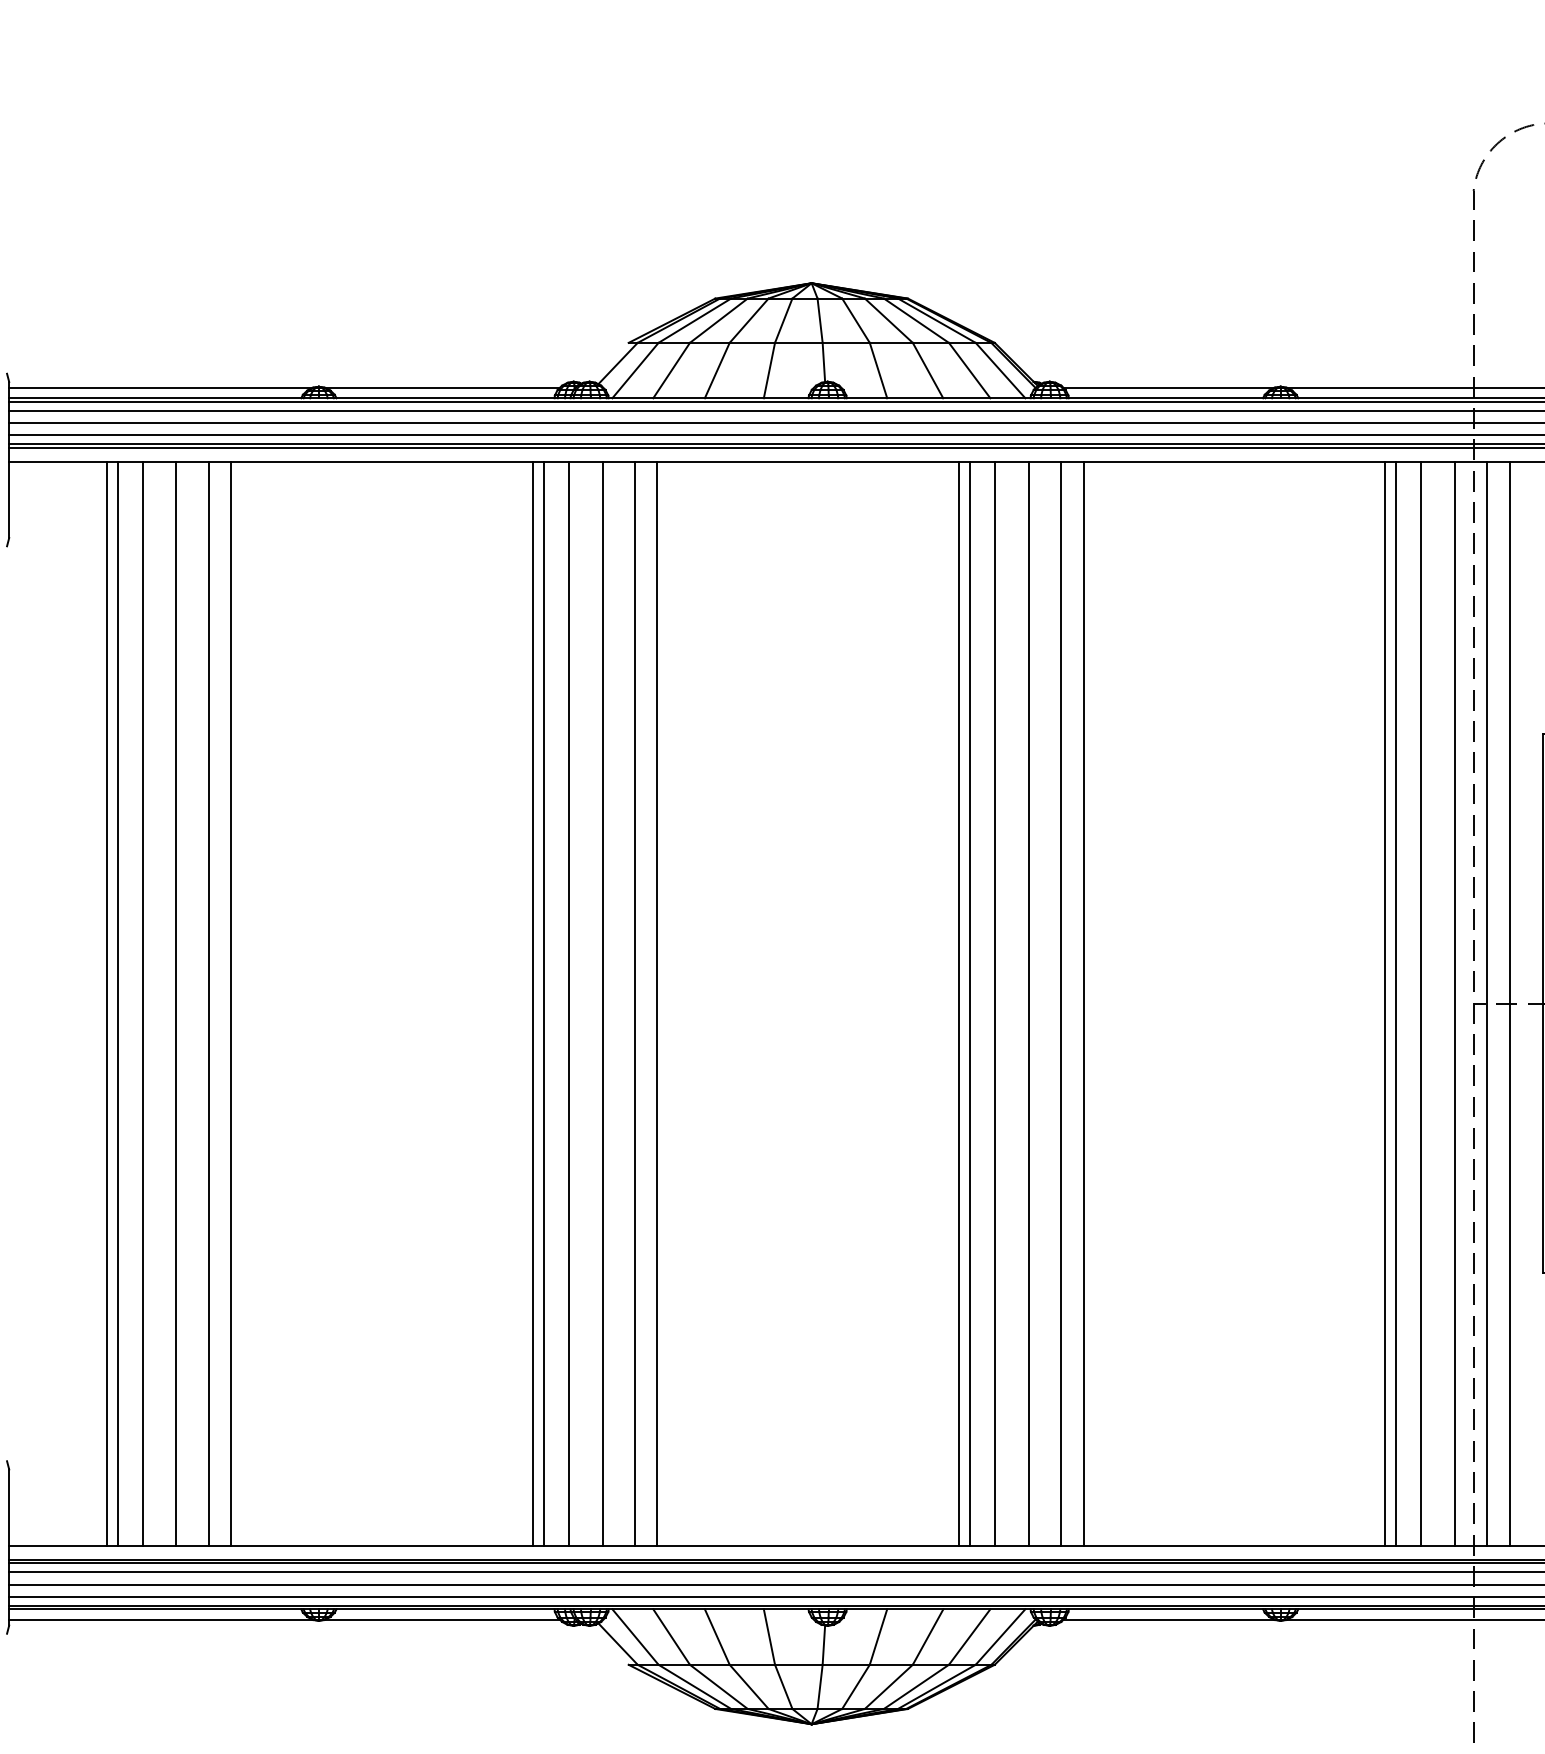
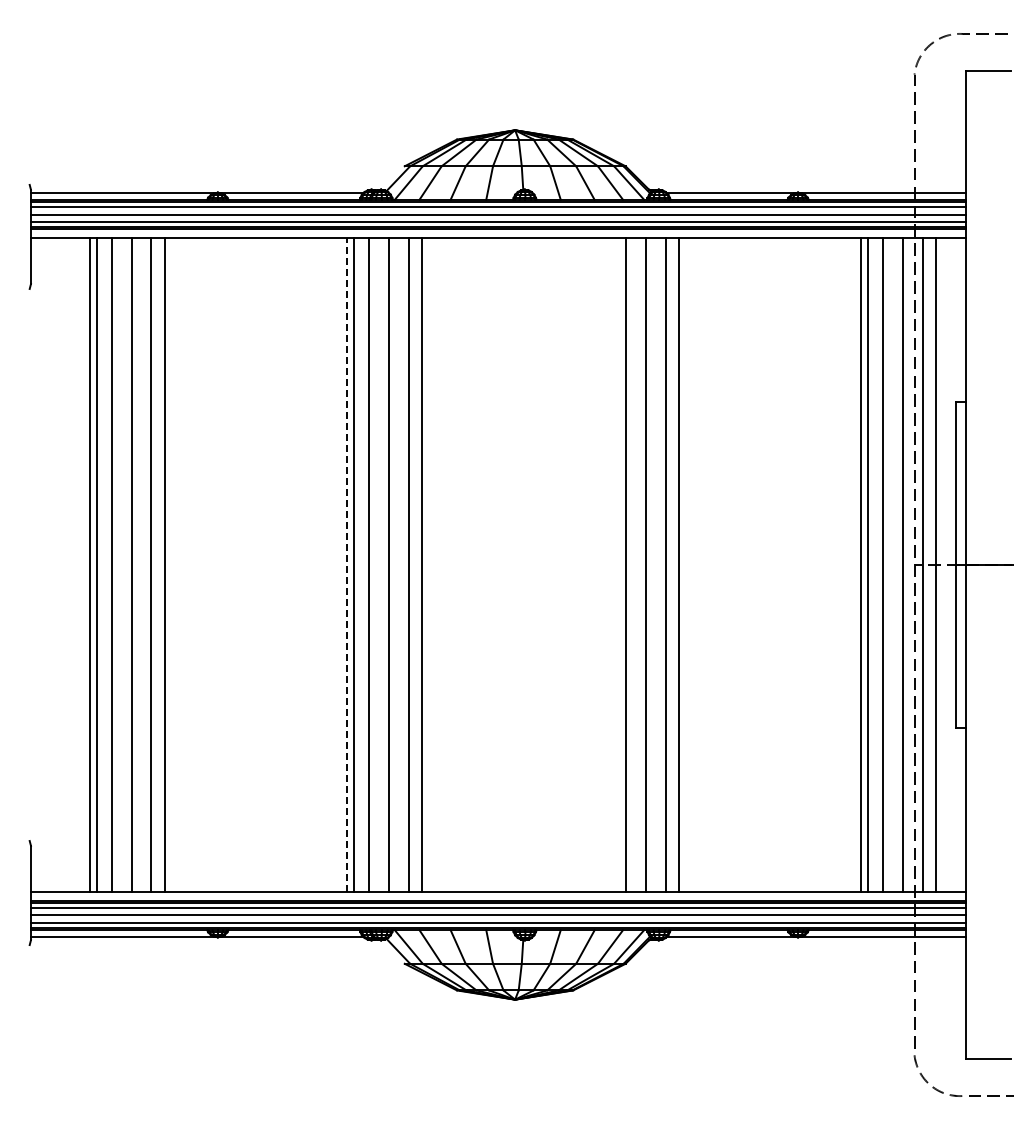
line: (533, 1002) -> (347, 564), solid -> dashed
line: (959, 1002) -> (604, 564), removed
line: (969, 1002) -> (610, 564), removed

